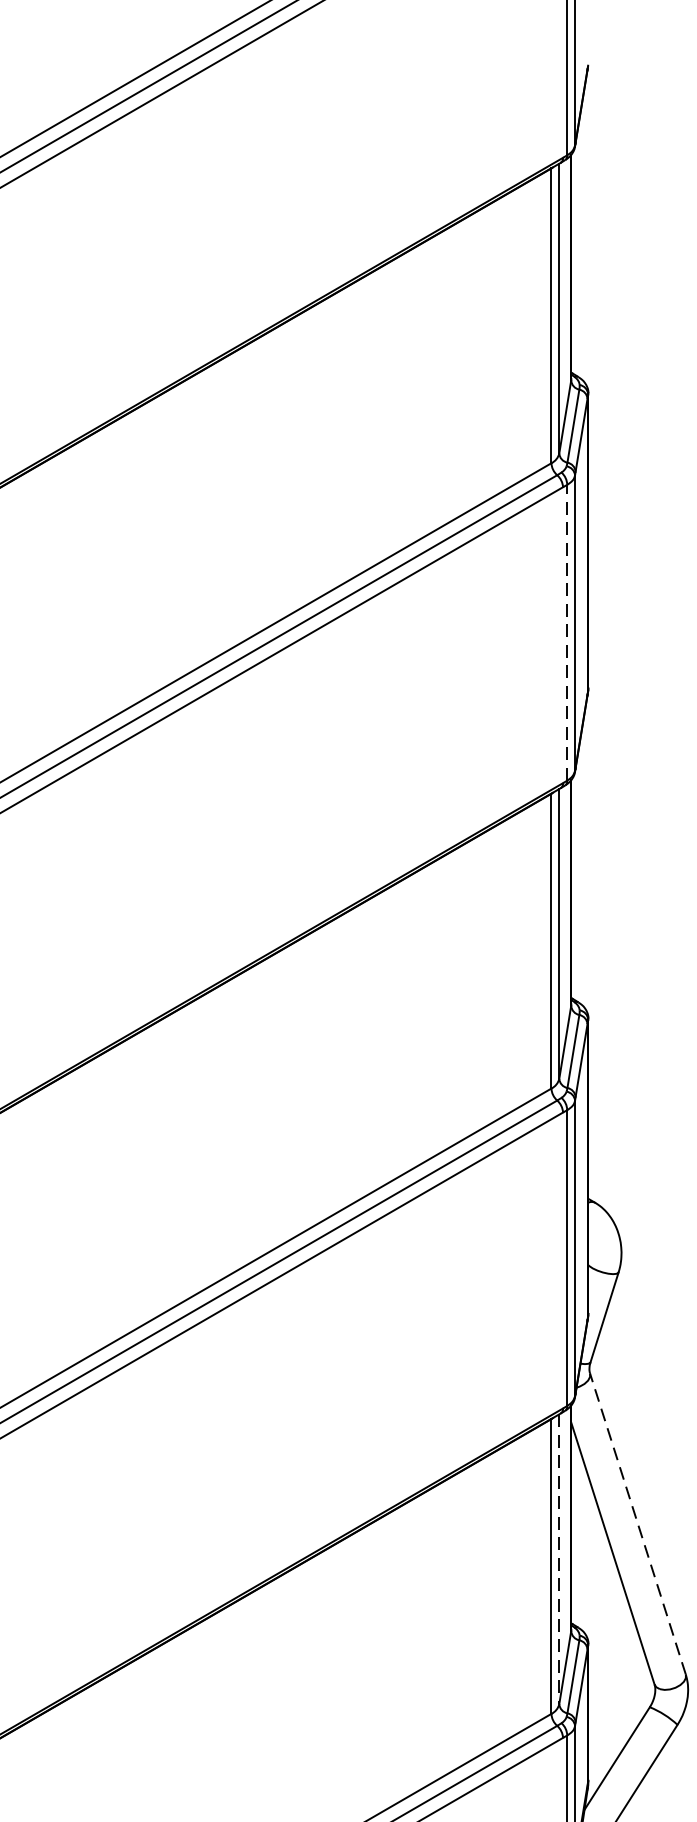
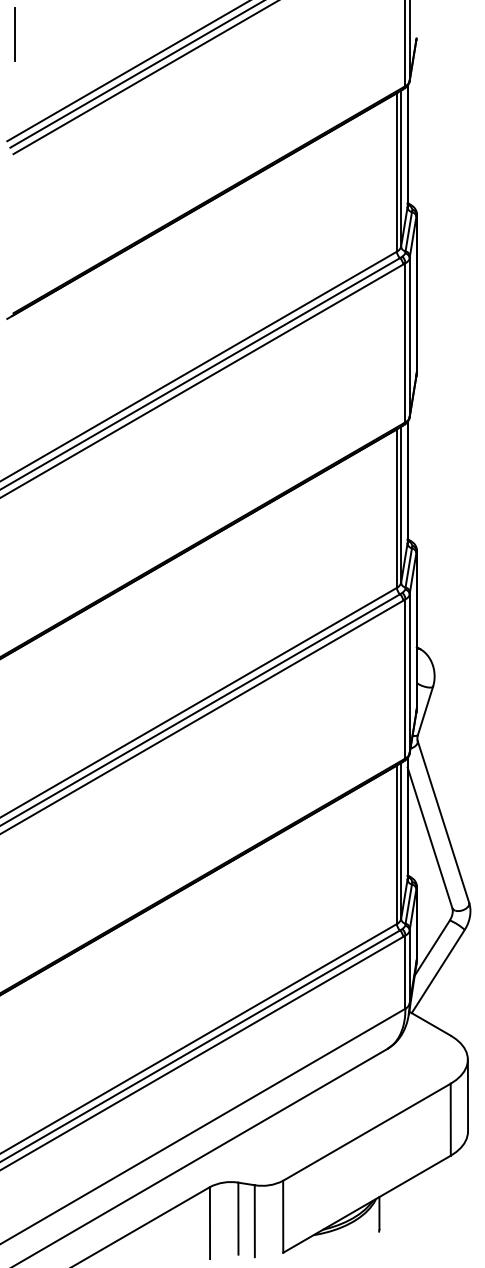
line: (567, 632) -> (405, 342), dashed -> solid
line: (638, 1523) -> (443, 821), dashed -> solid
line: (559, 1558) -> (401, 840), dashed -> solid

